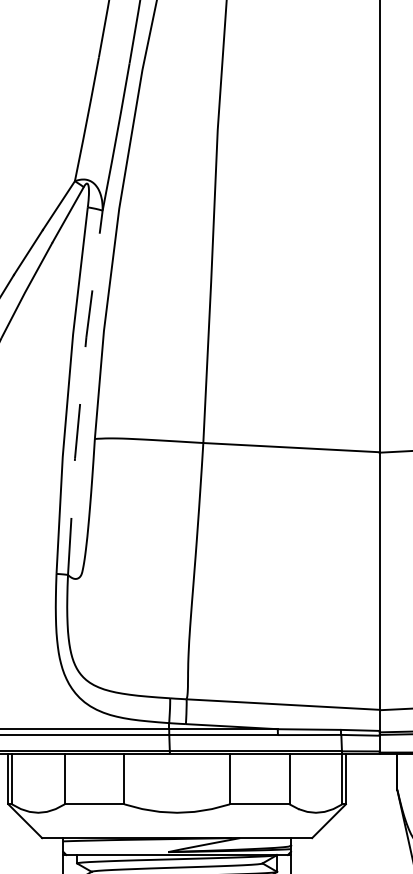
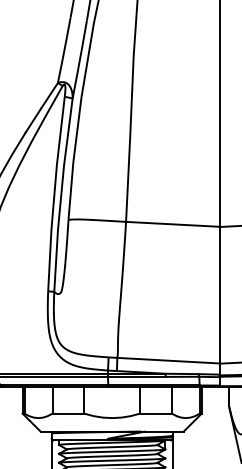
line: (81, 391) -> (61, 194), dashed -> solid

